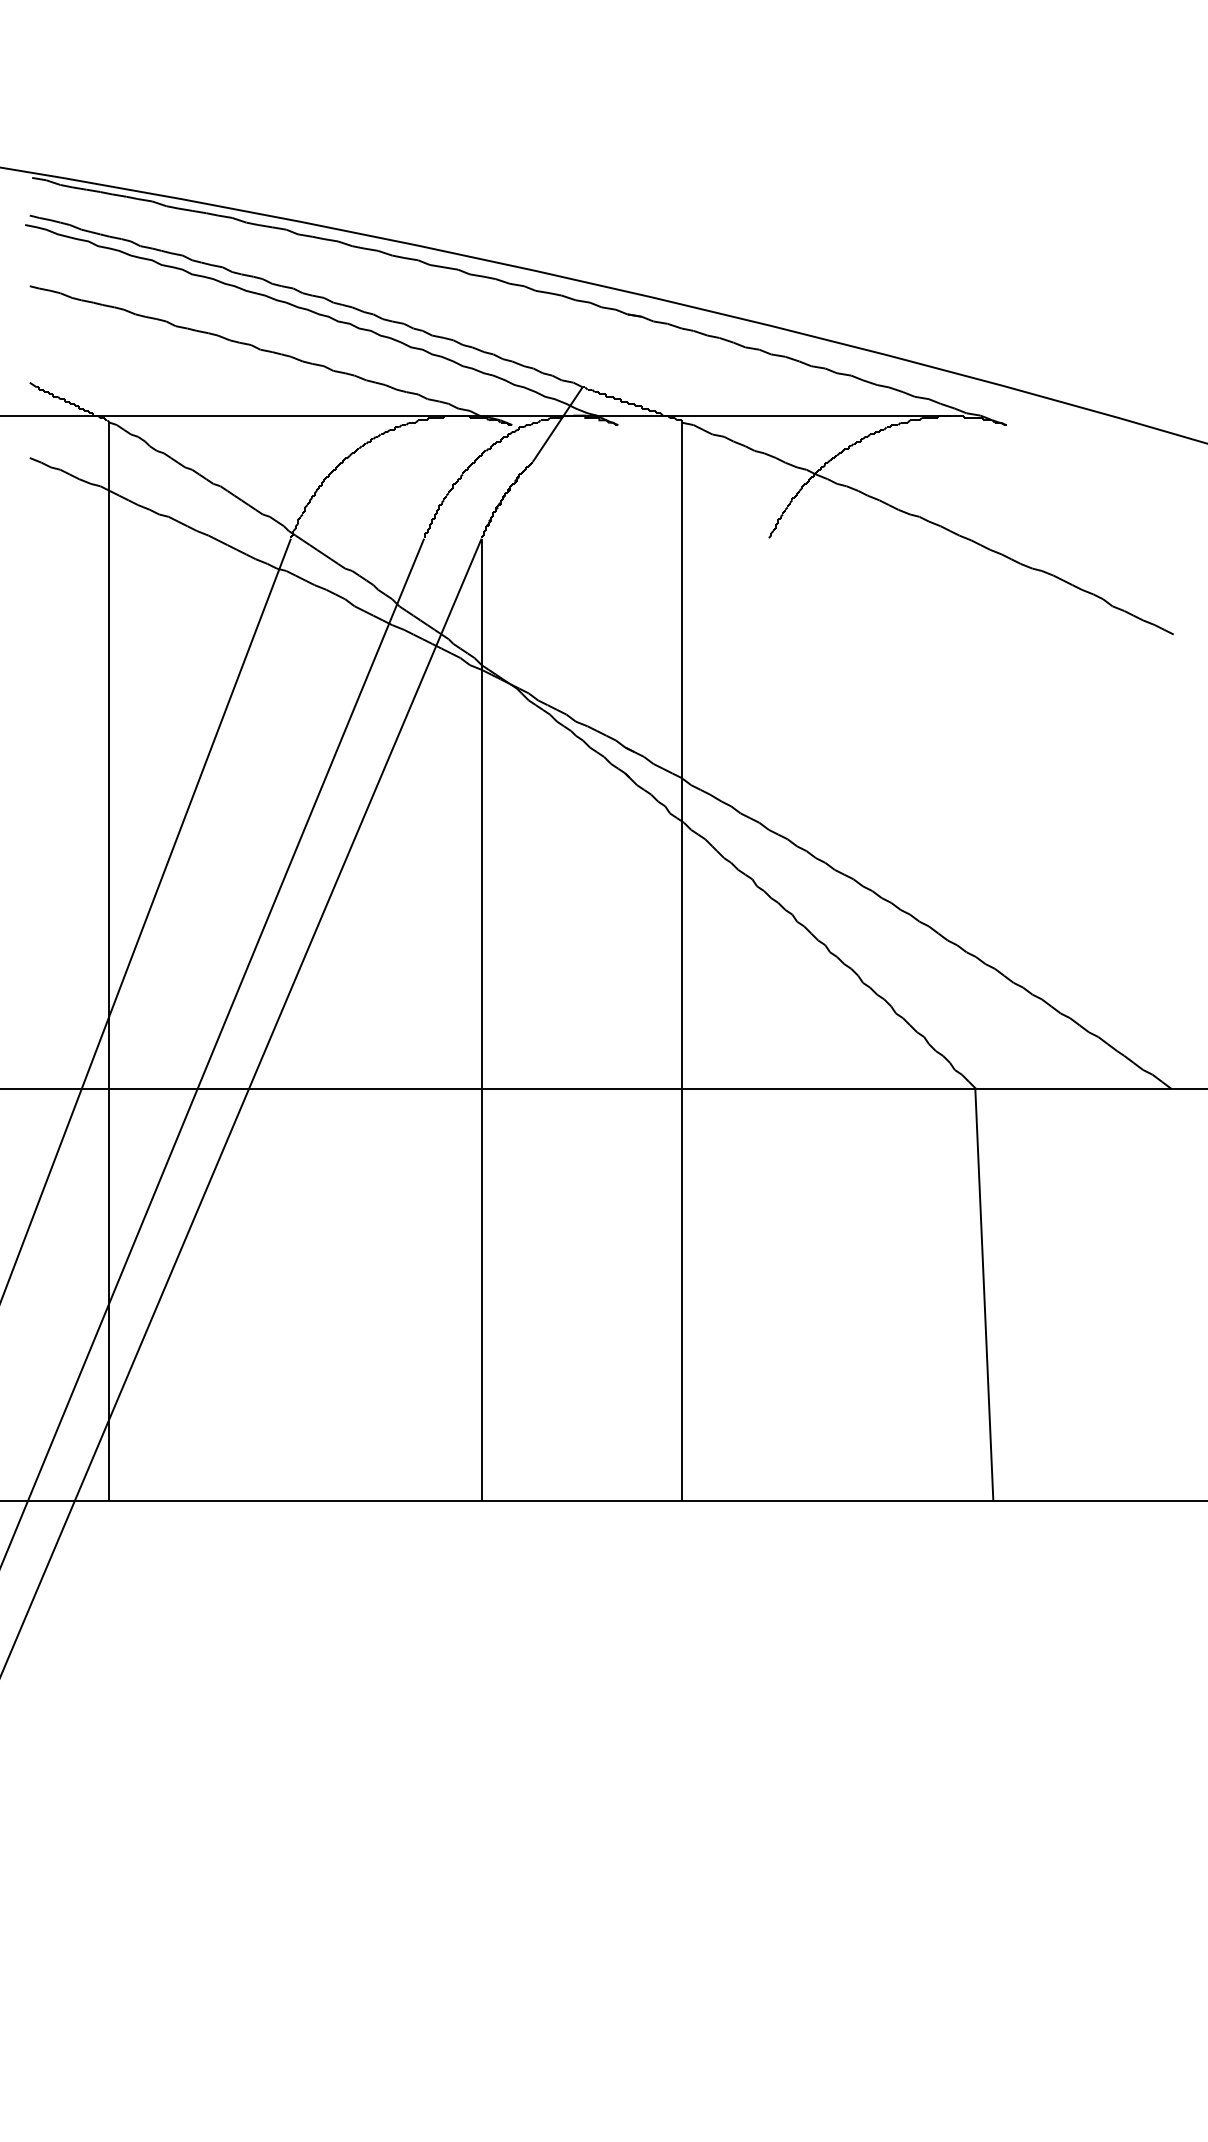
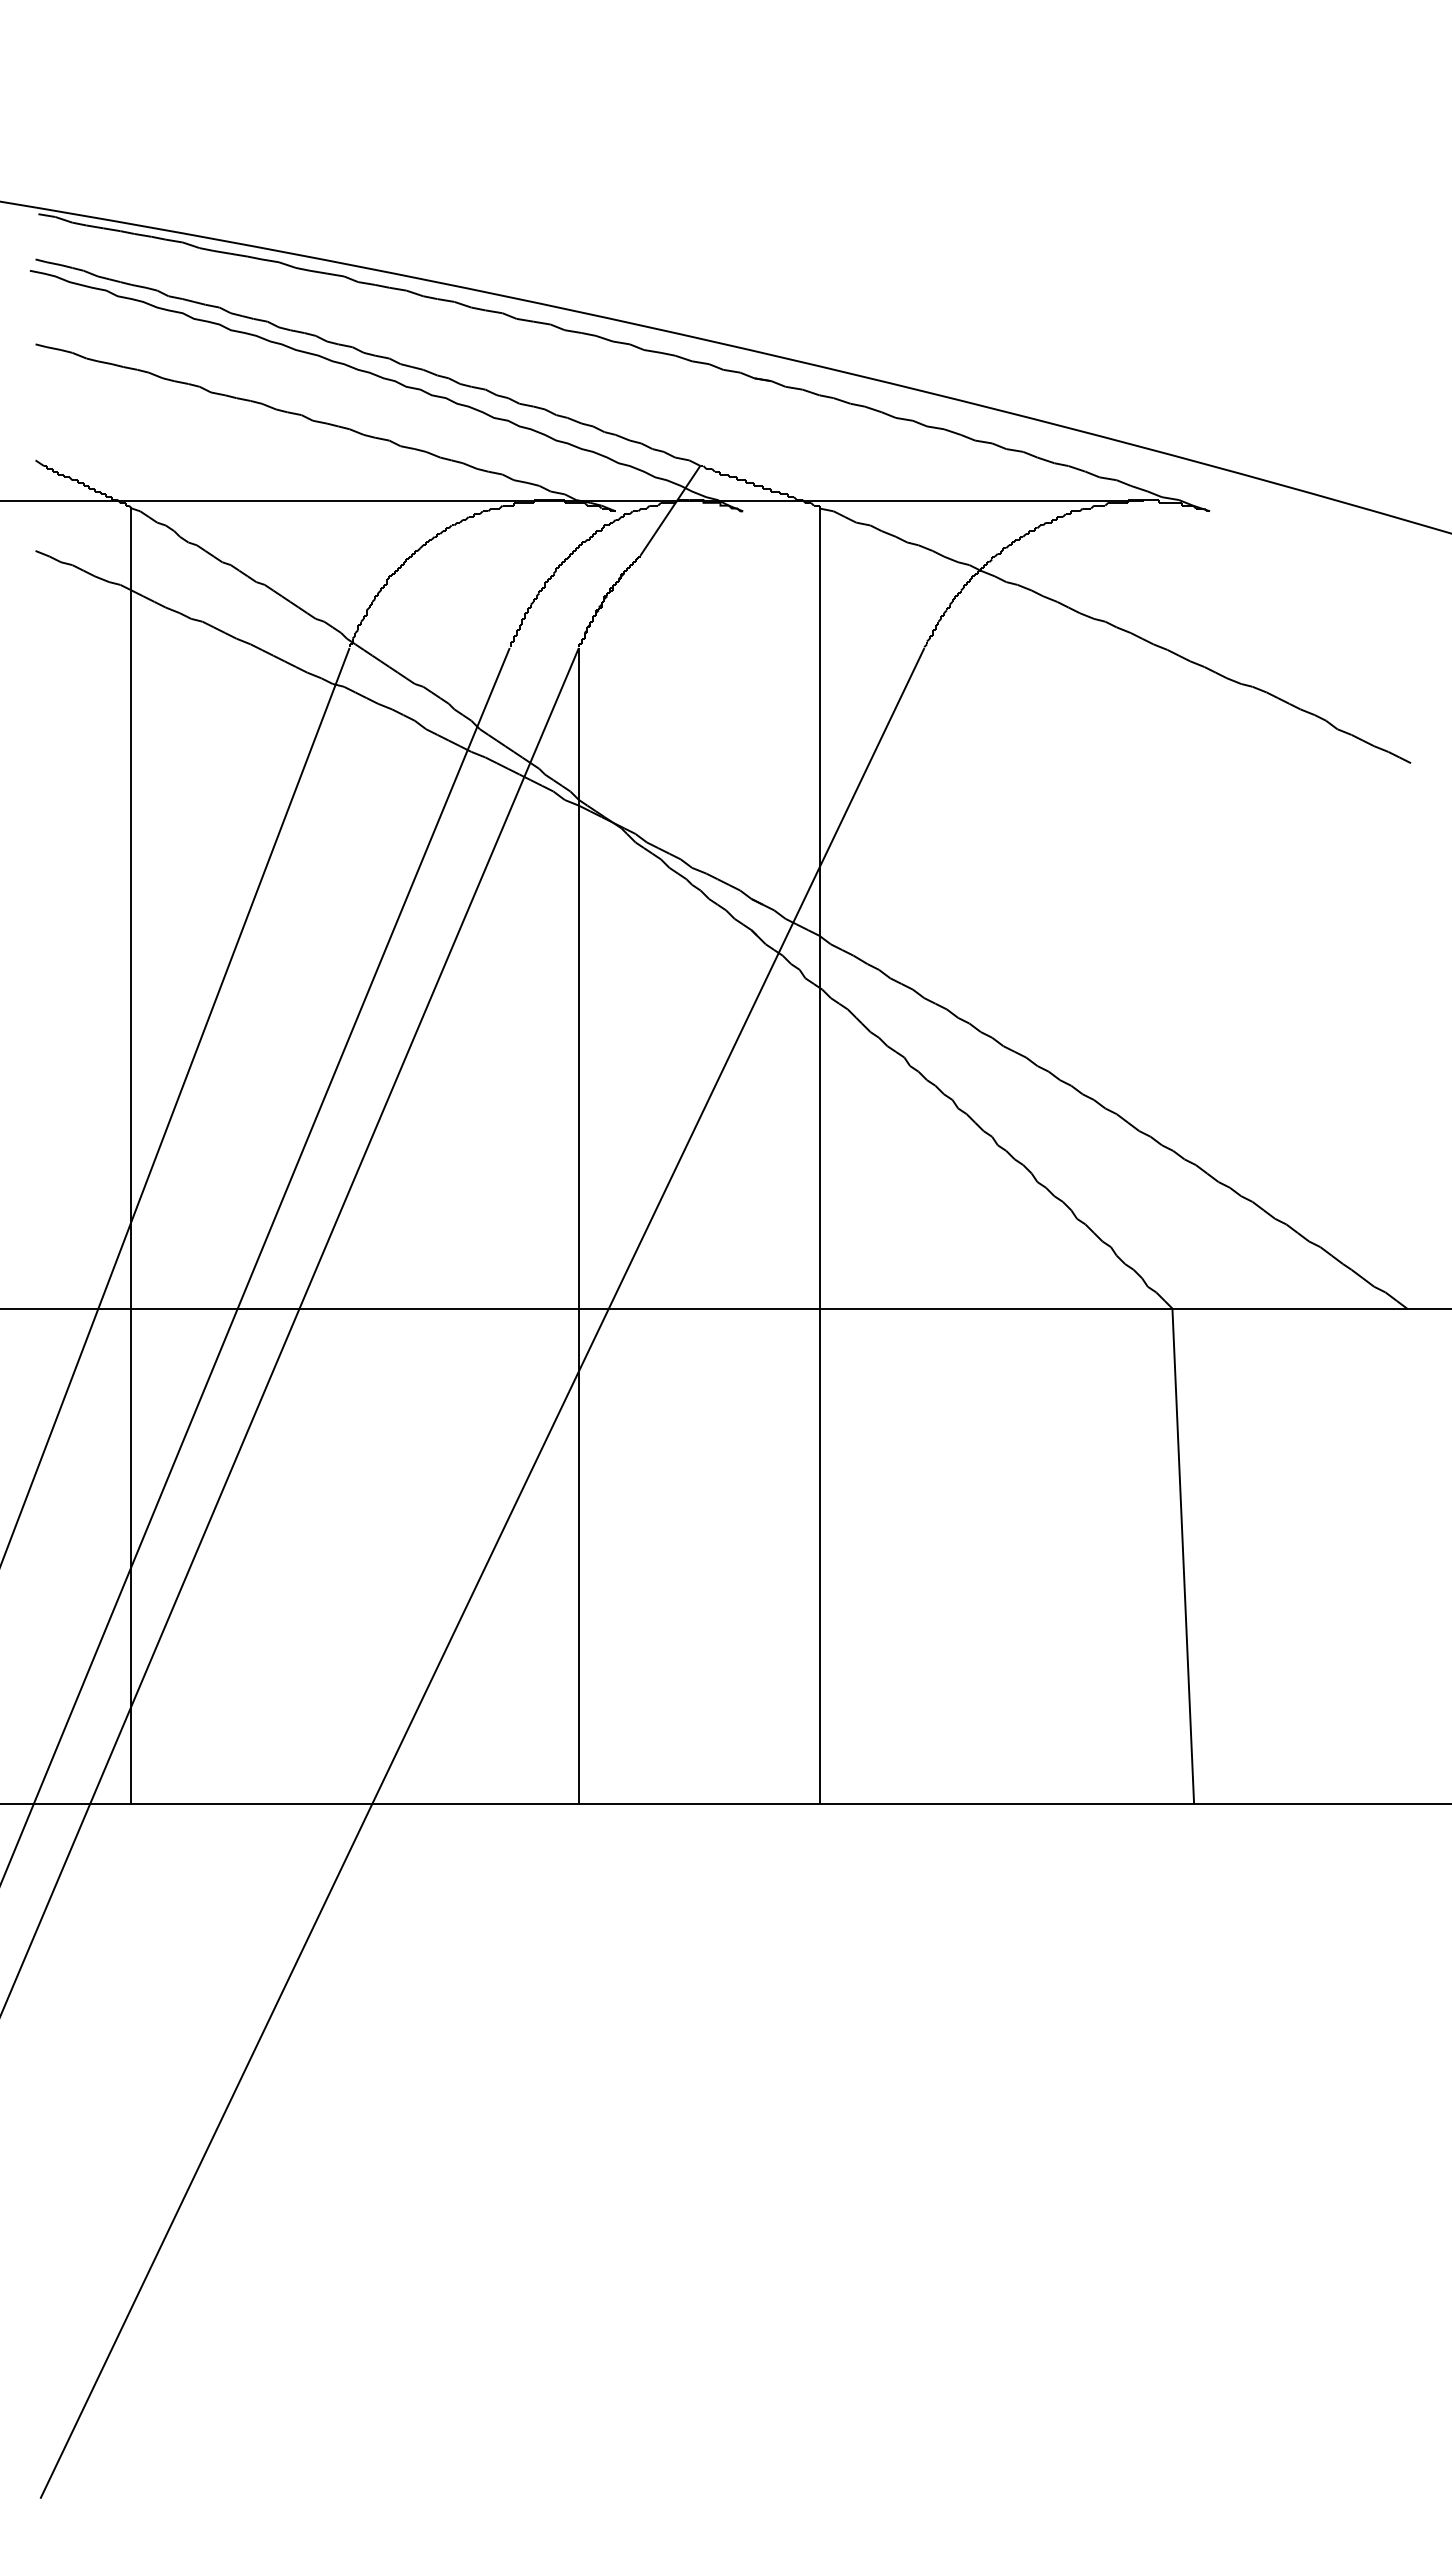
line: (401, 1308) -> (482, 1573), added

